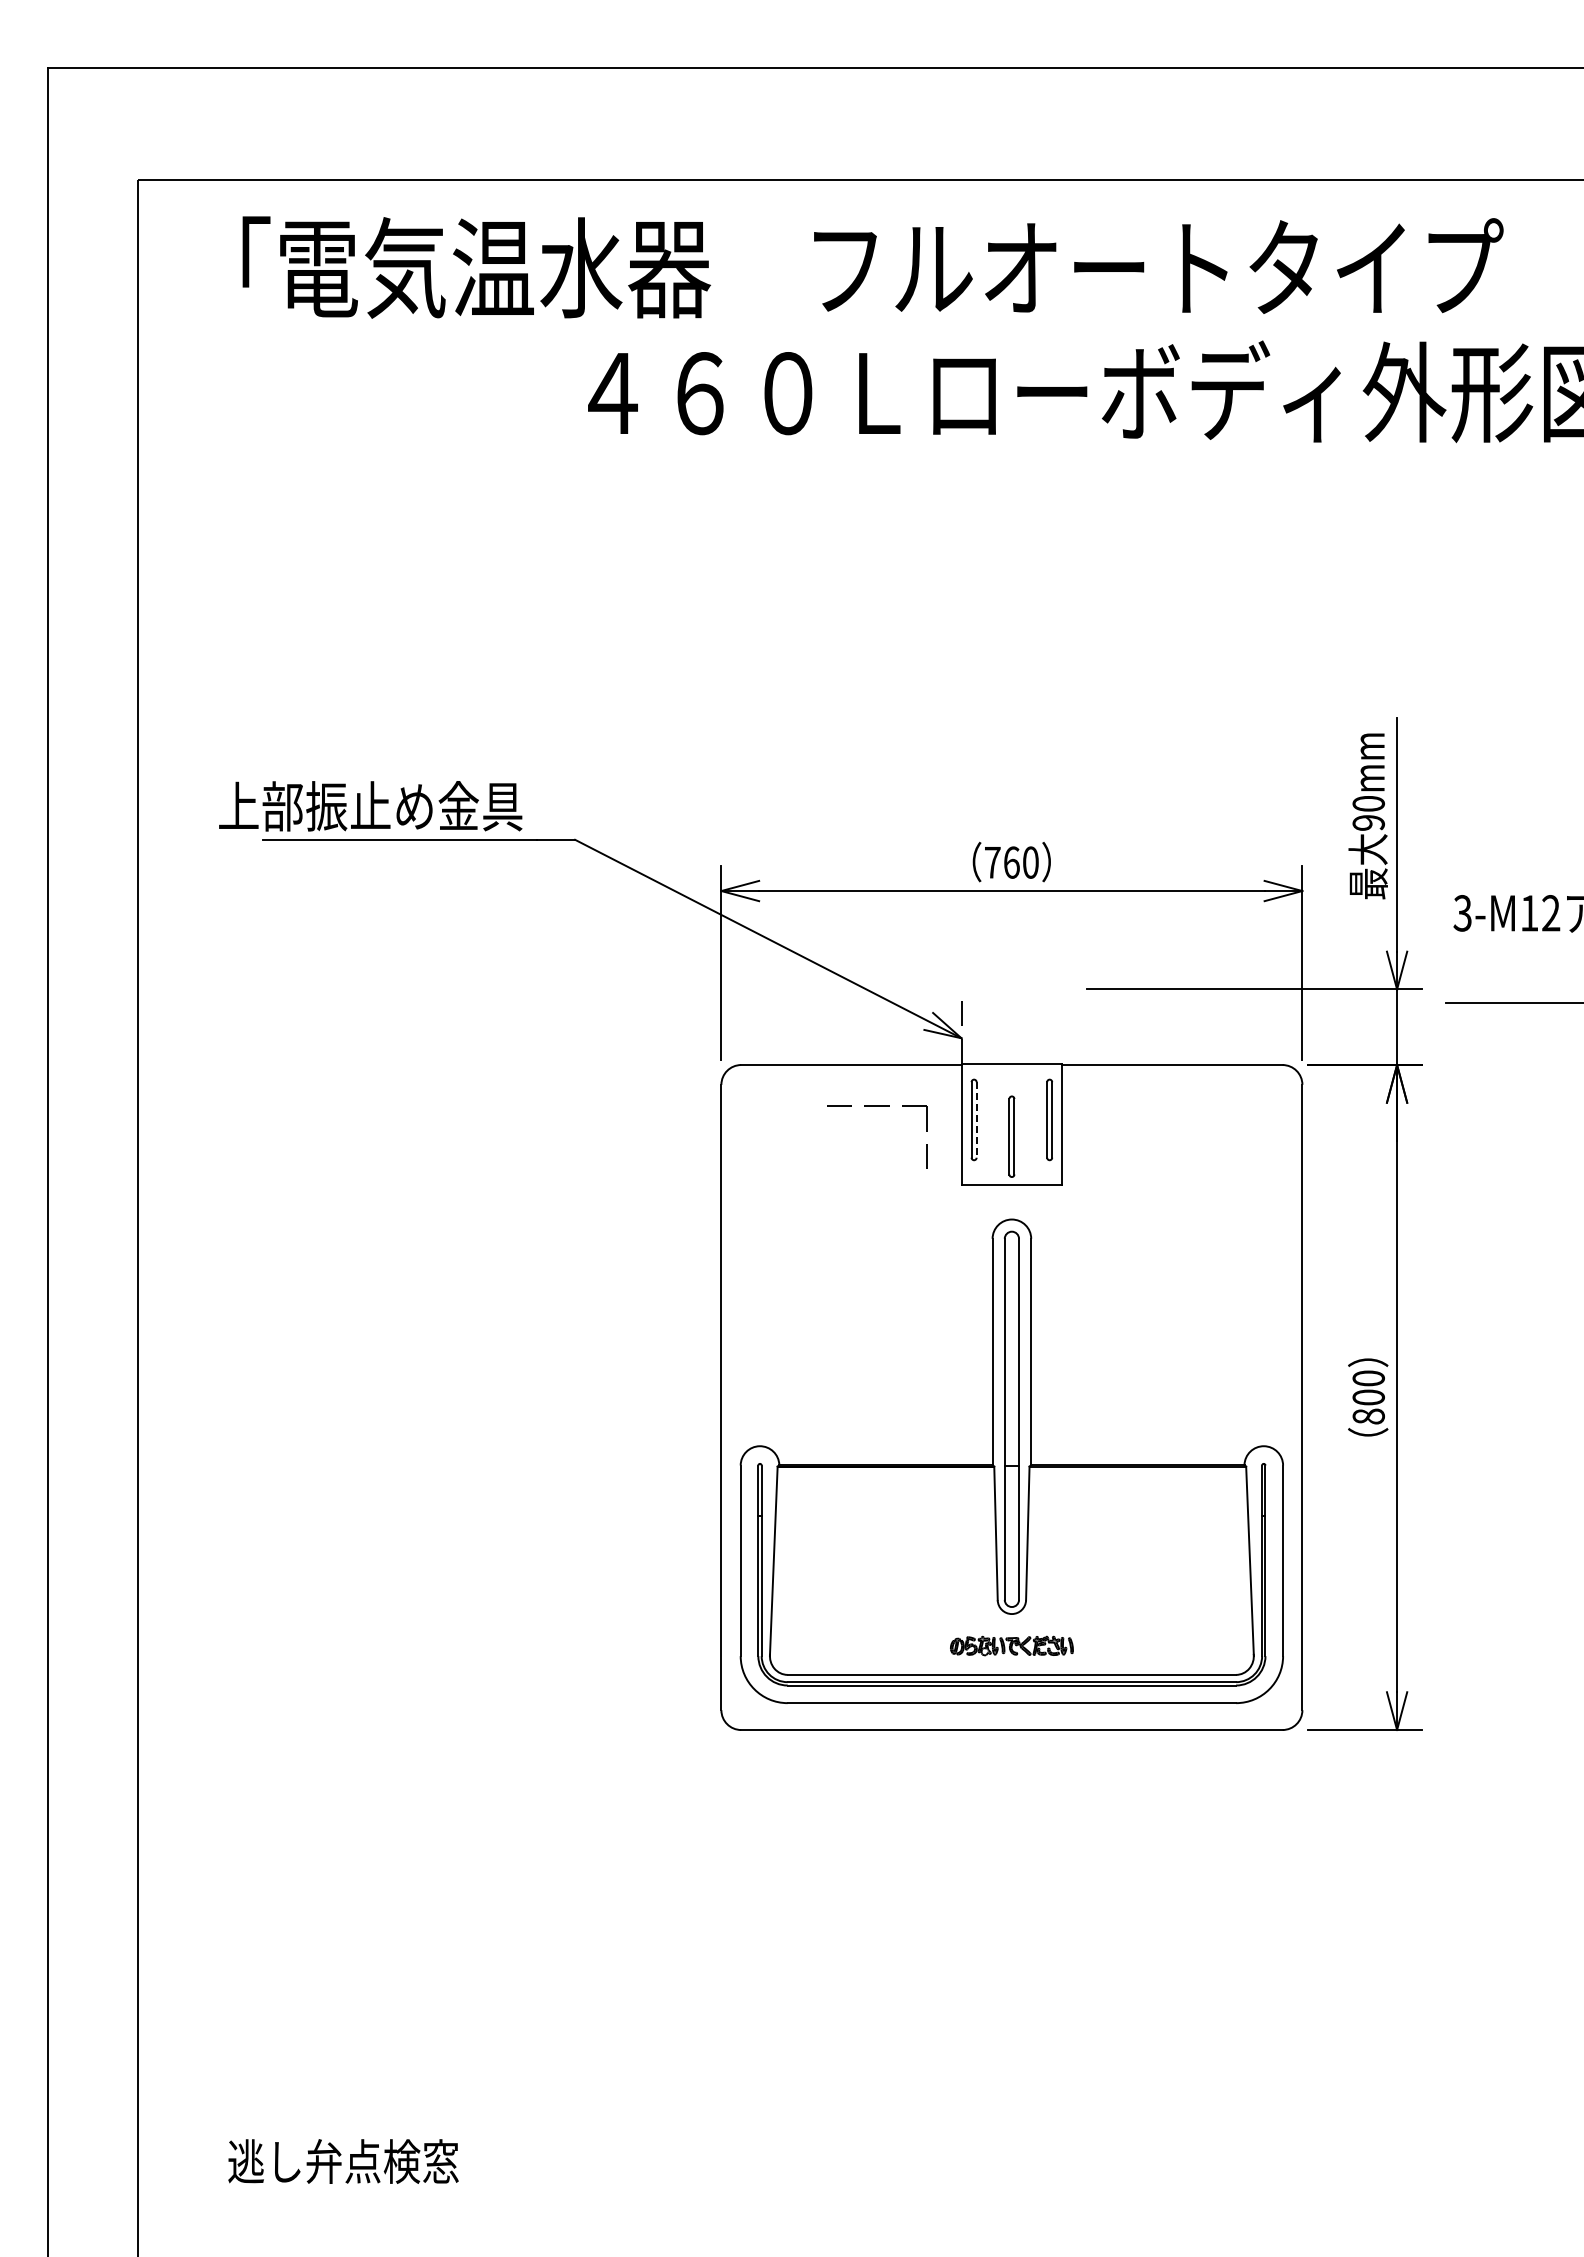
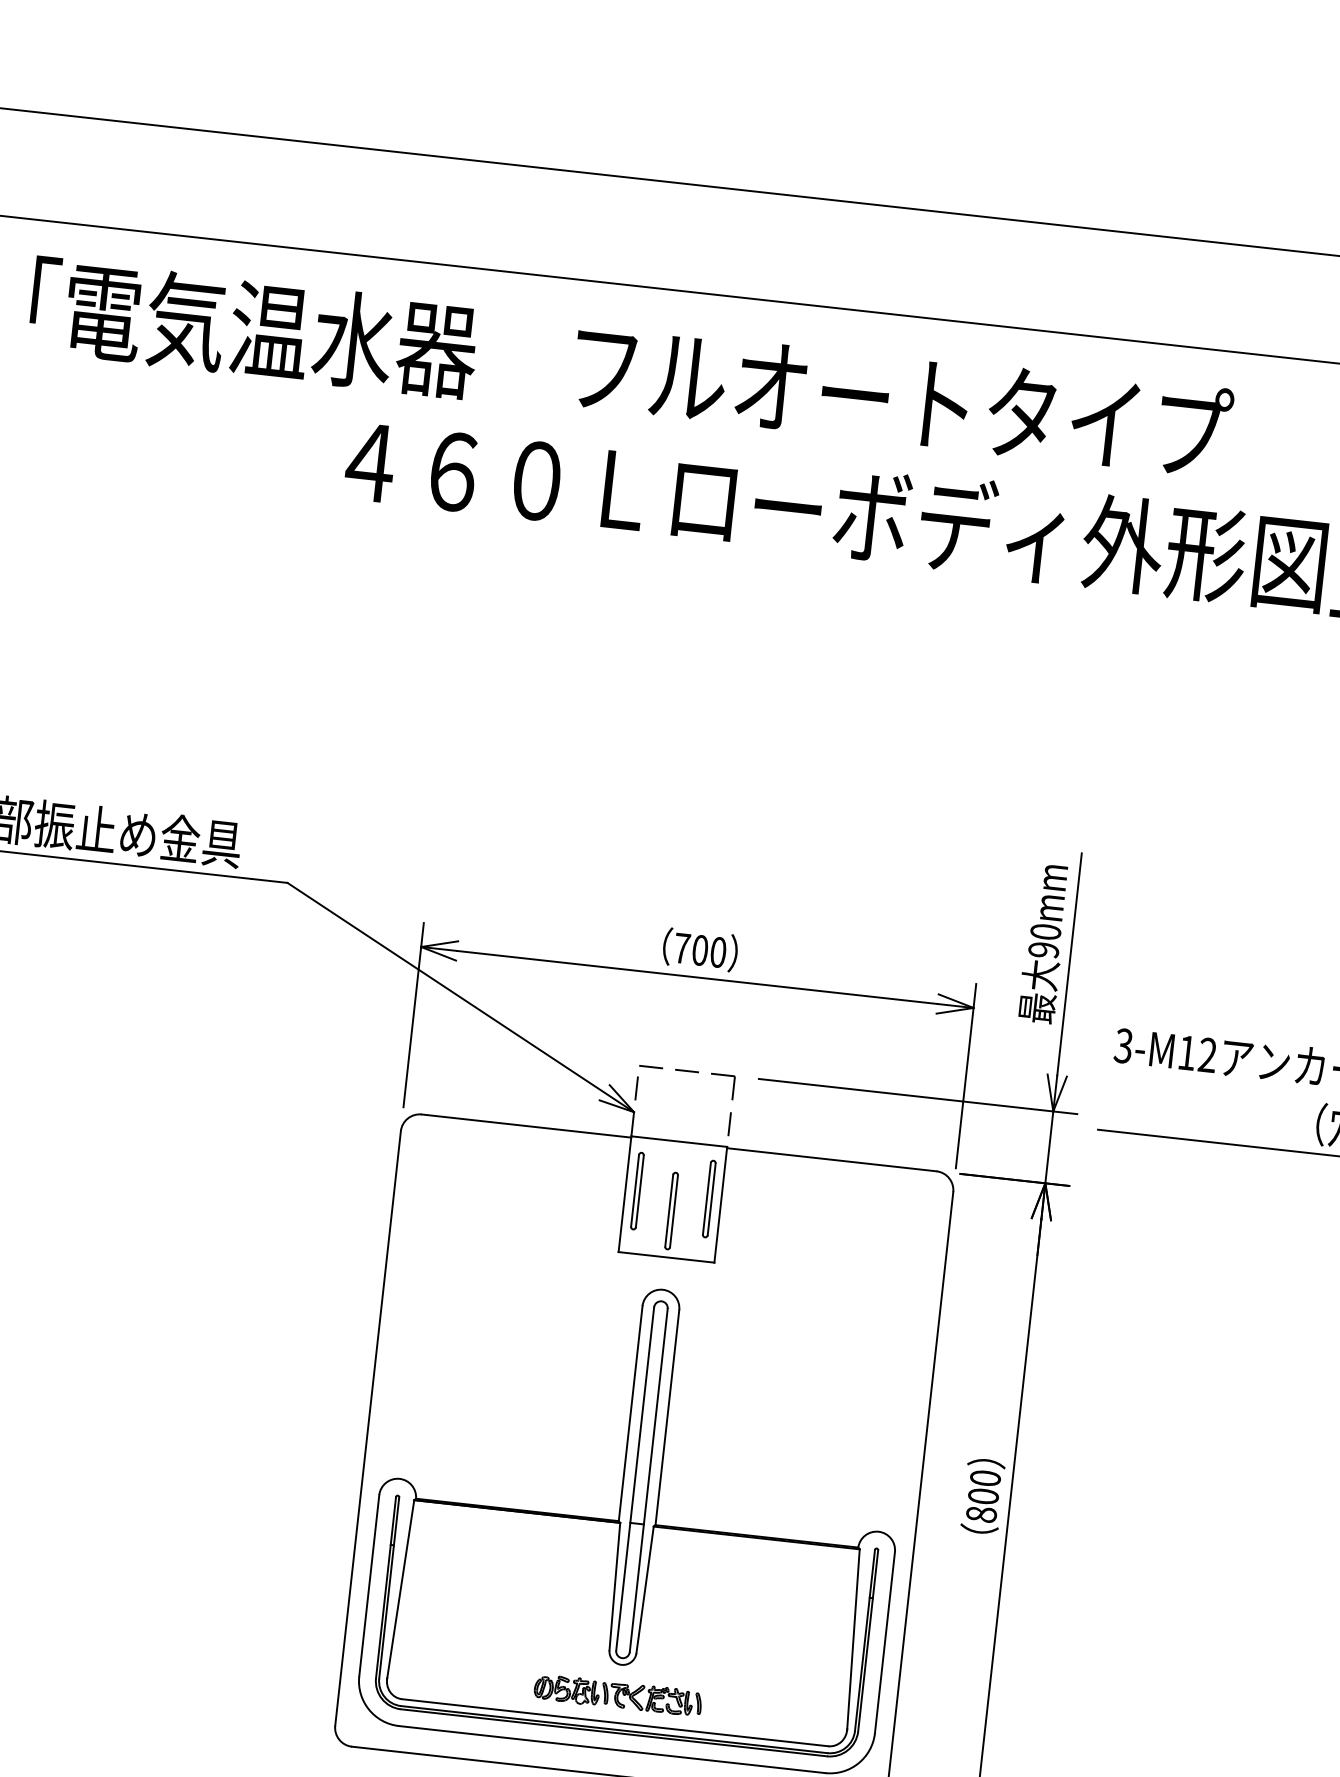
text: (1011, 862) -> (700, 950), 760 -> 700
part: (877, 1106) -> (687, 1071), moved
line: (976, 1119) -> (639, 1190), dashed -> solid
part: (1011, 1645) -> (617, 1694), size x1.43

